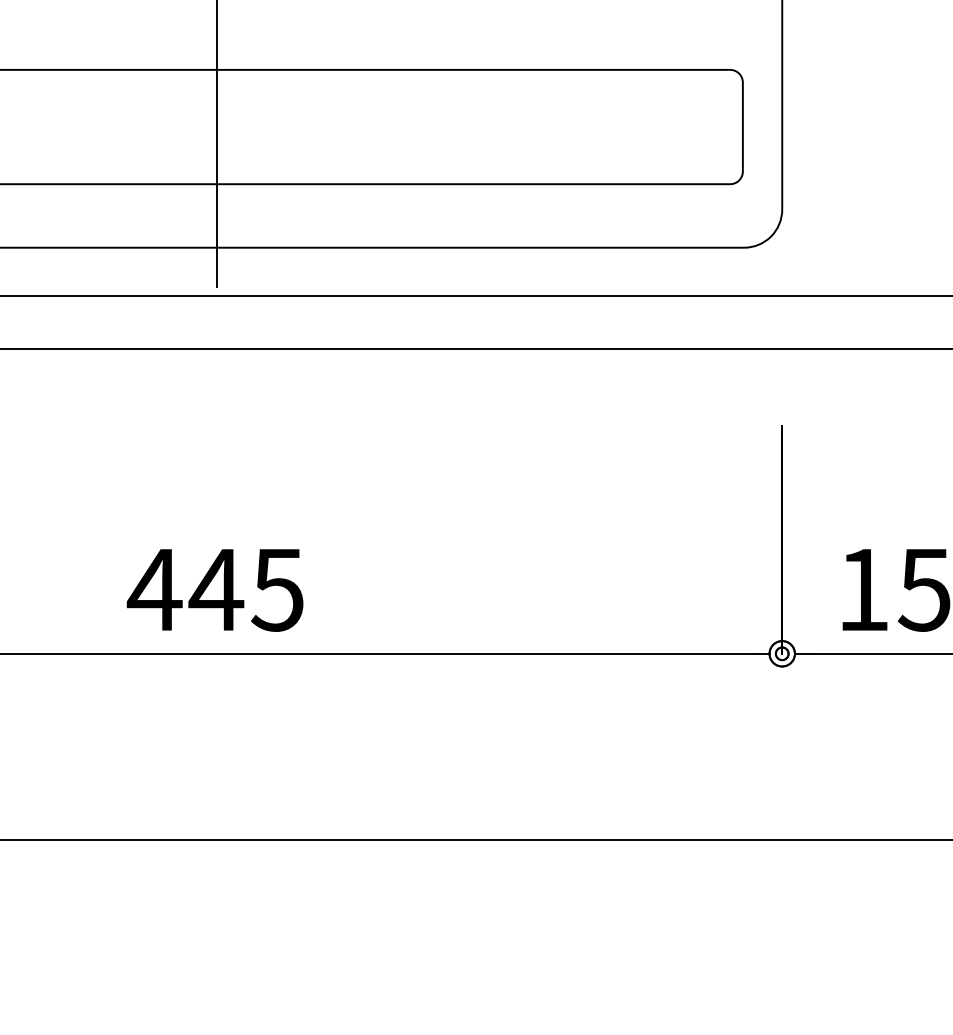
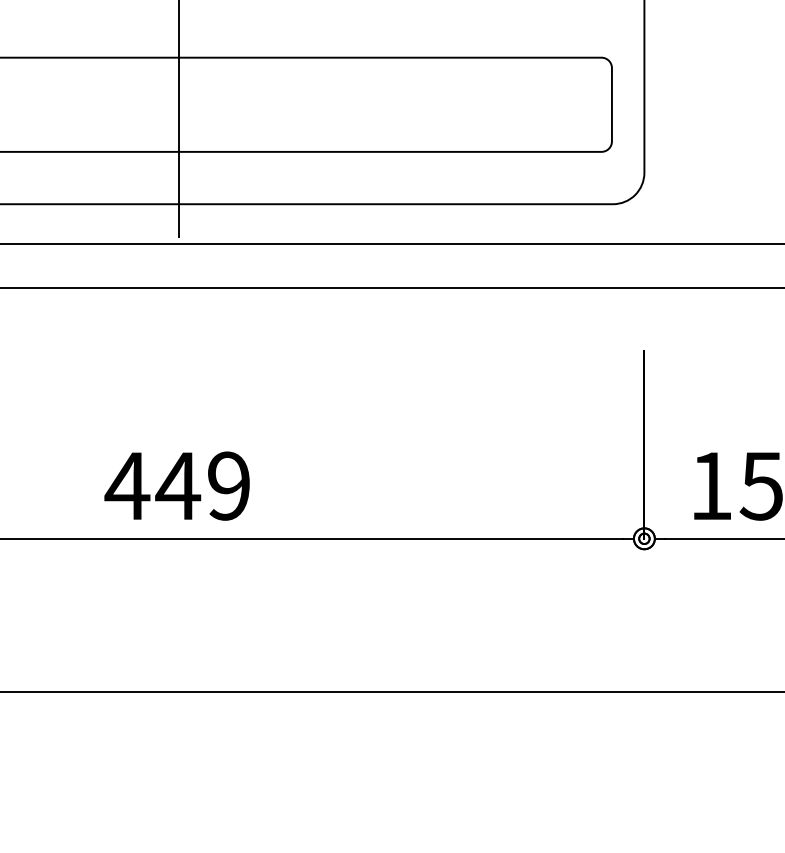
text: (276, 589) -> (227, 485), 445 -> 449

